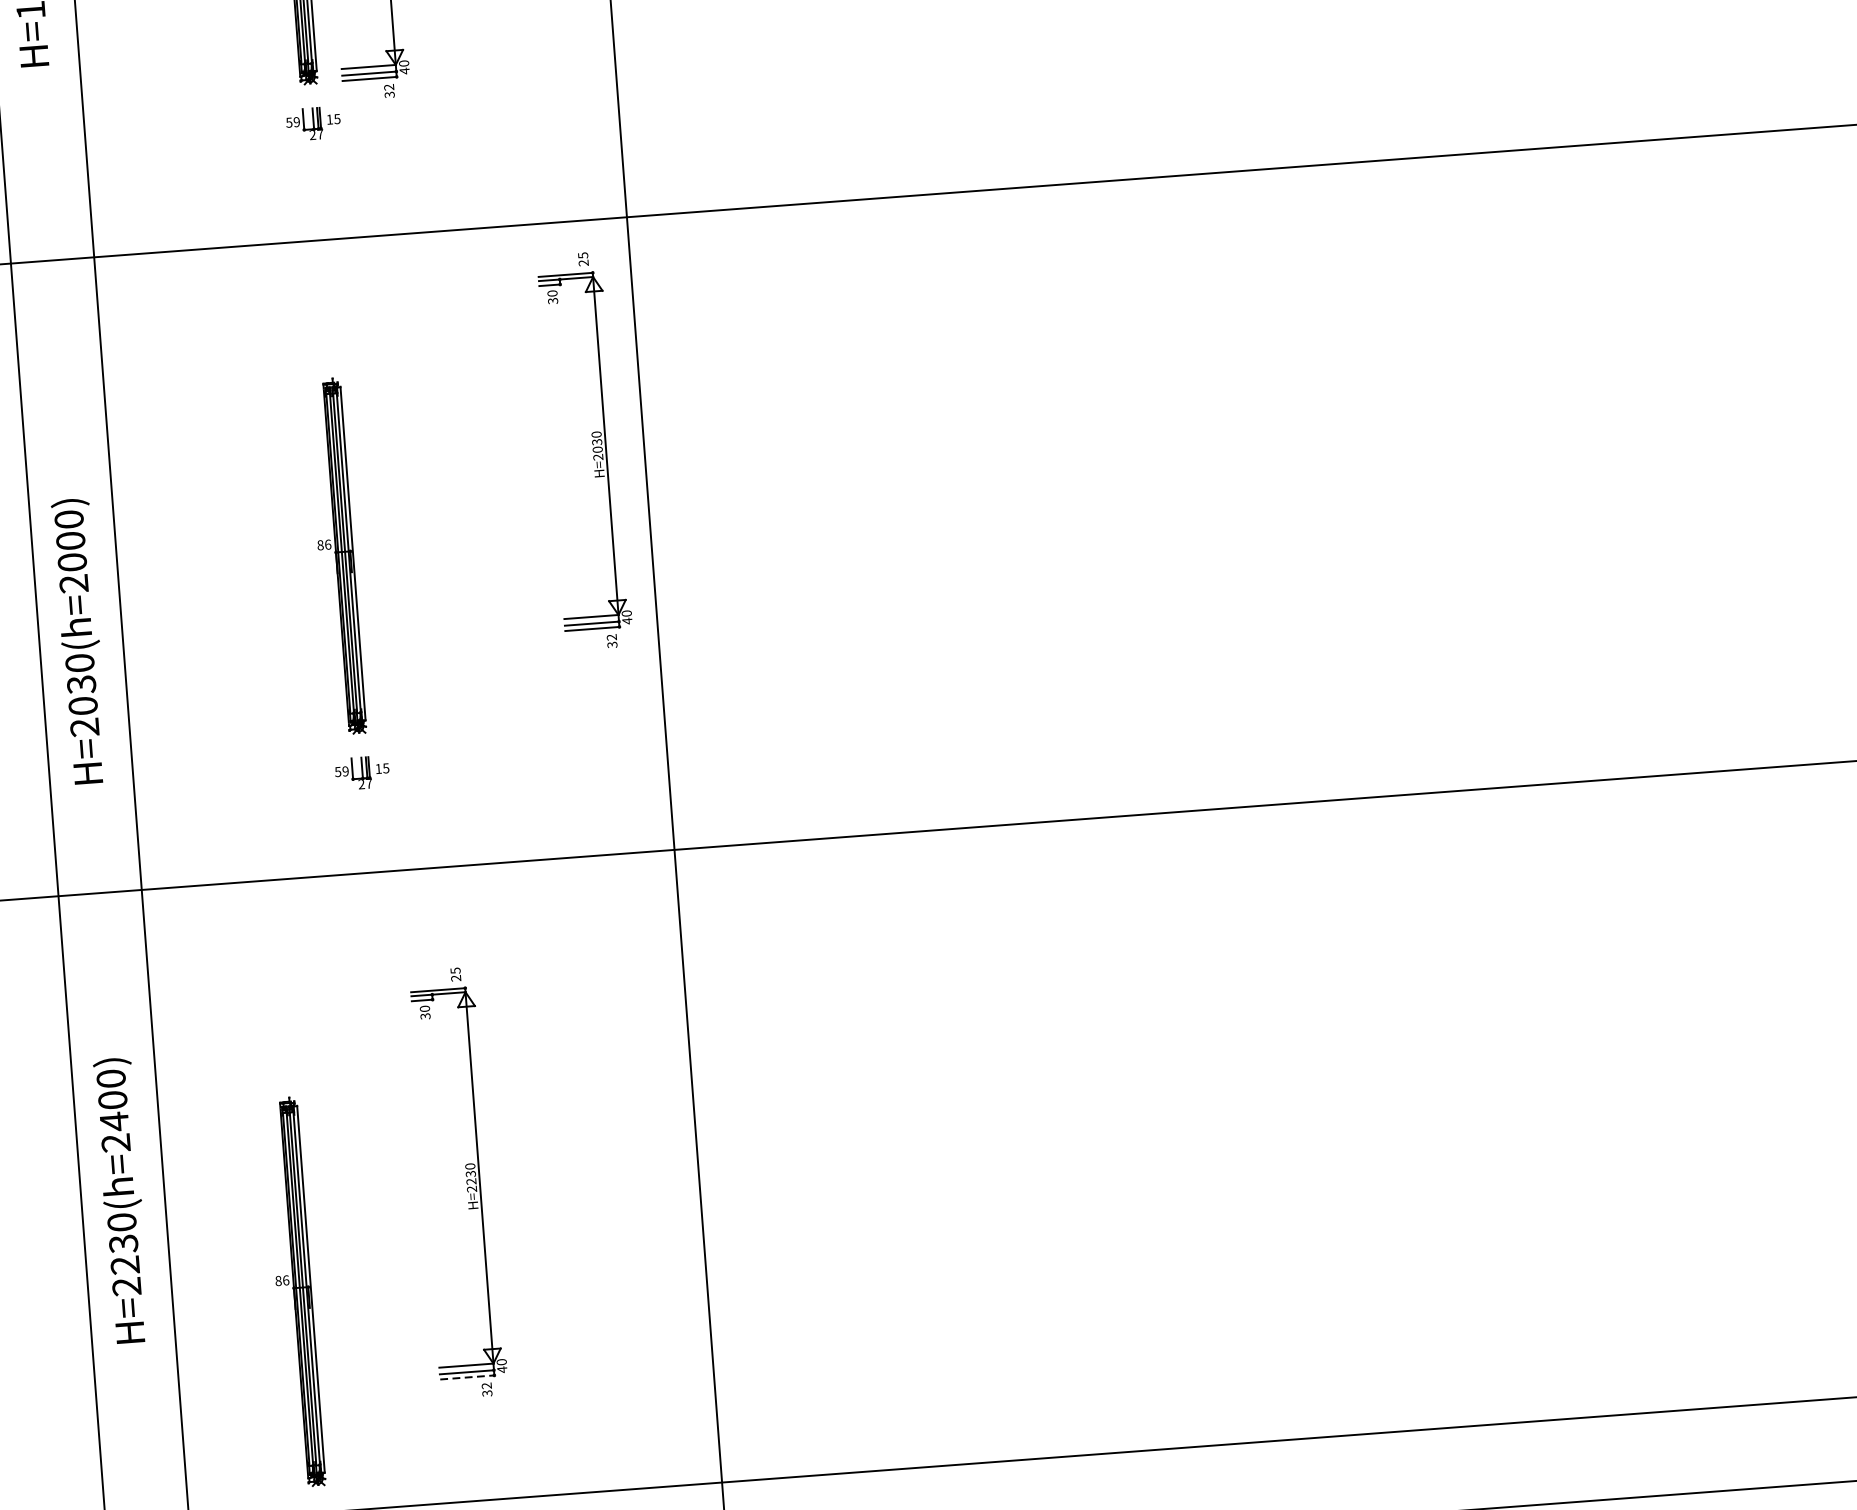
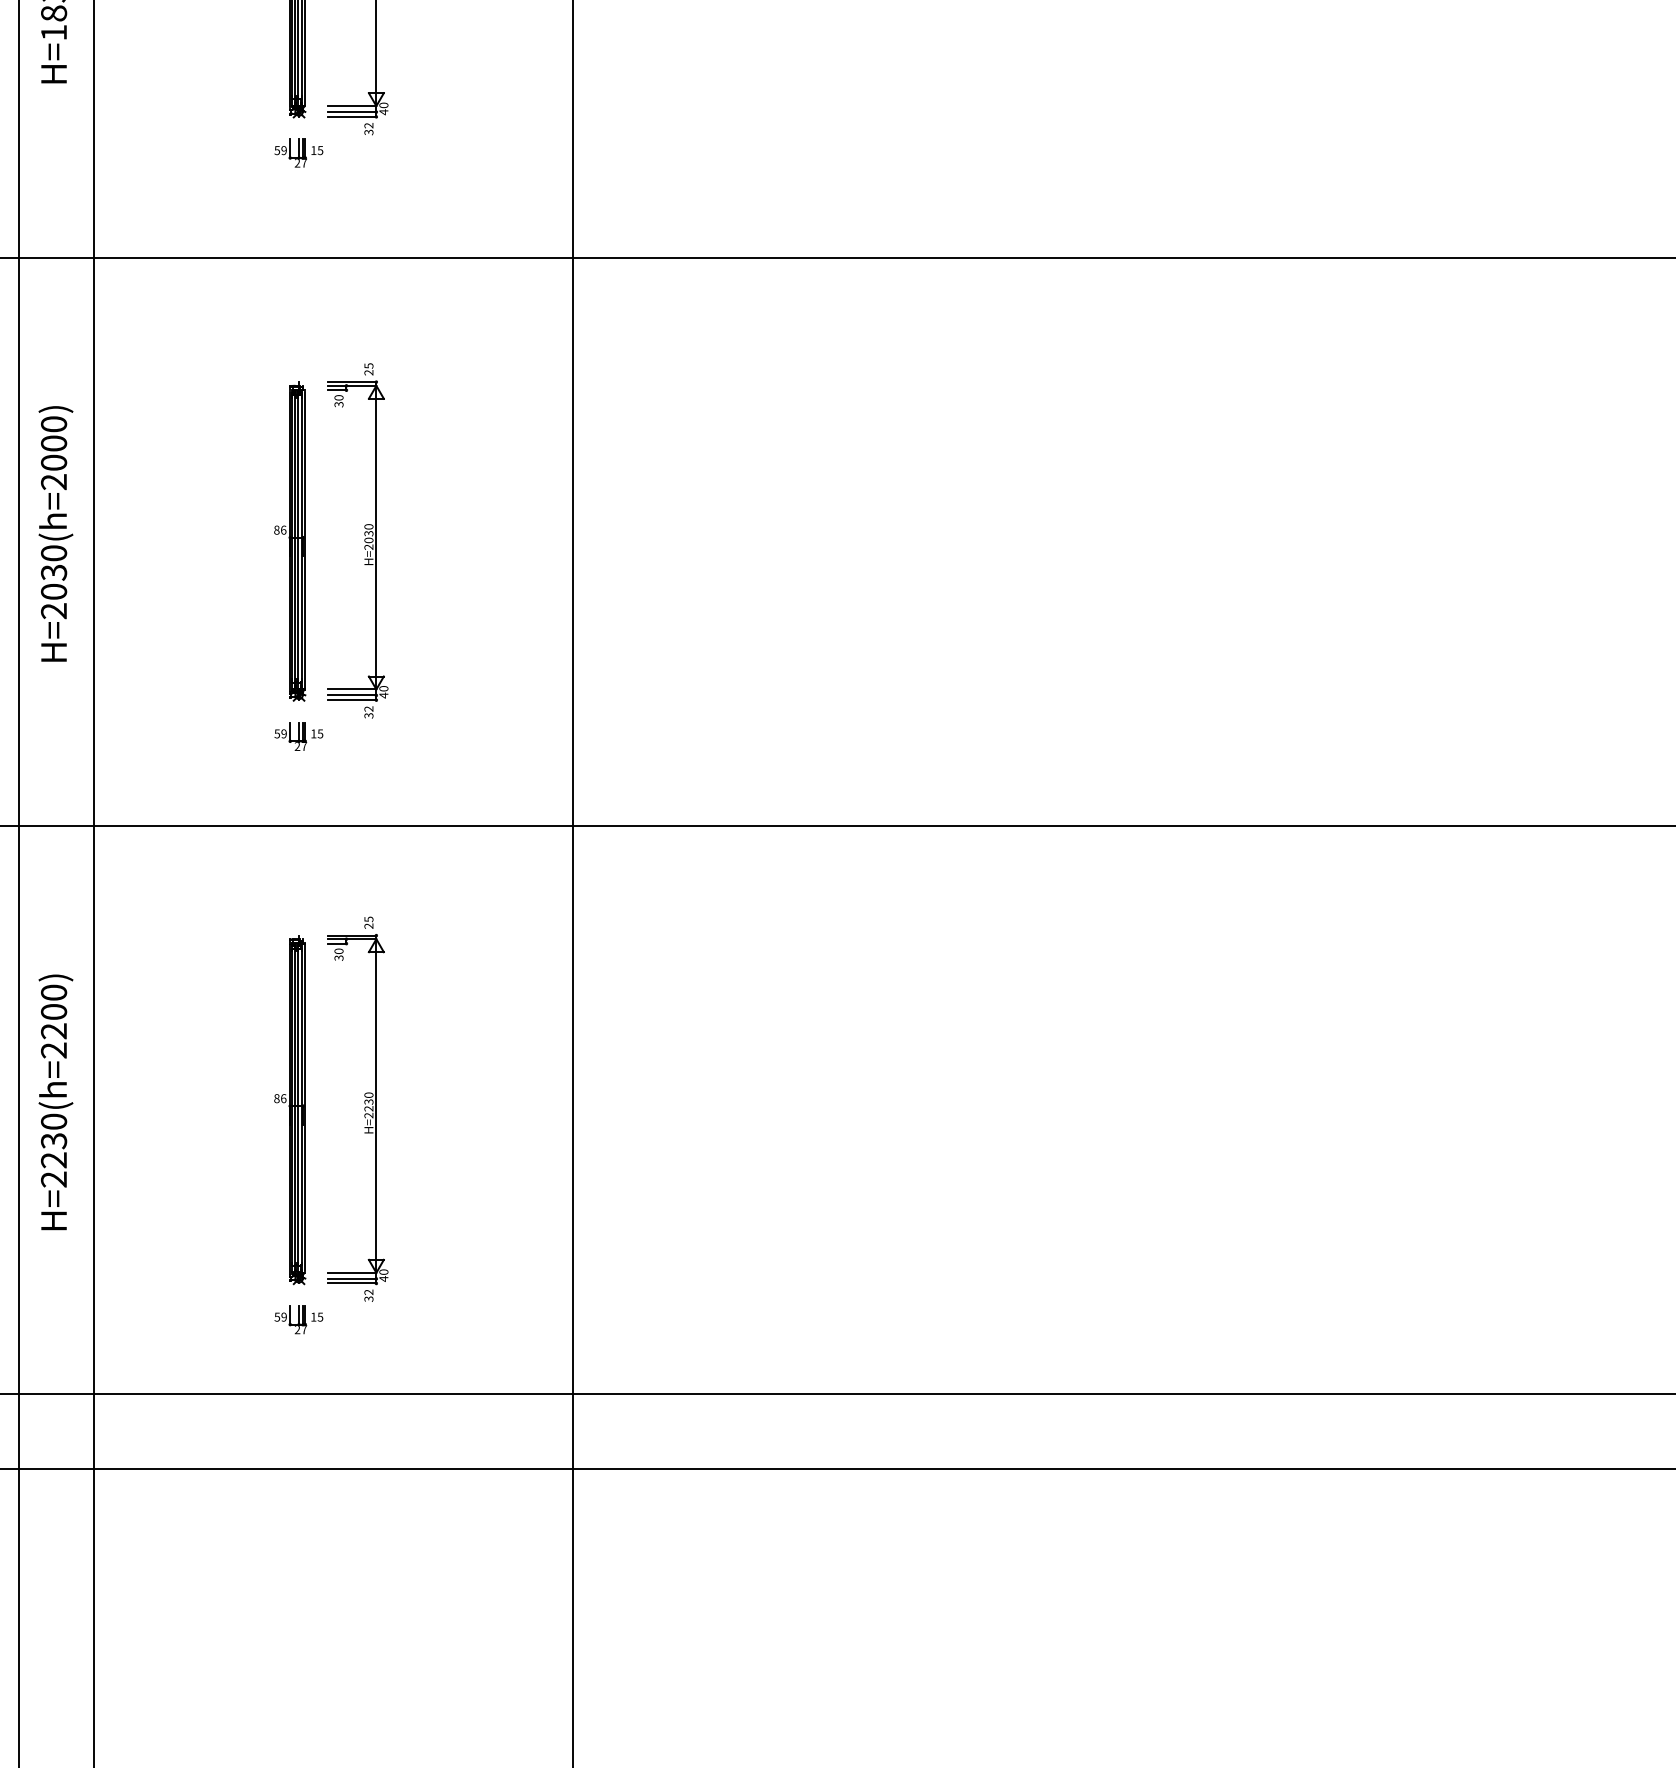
part: (592, 450) -> (364, 540), moved
text: (79, 640) -> (55, 533), moved
text: (113, 1121) -> (53, 1031), H=2230(h=2400) -> H=2230(h=2200)
part: (294, 1293) -> (290, 1110), moved
line: (467, 1377) -> (352, 1283), dashed -> solid
part: (410, 1422) -> (298, 1319), added

